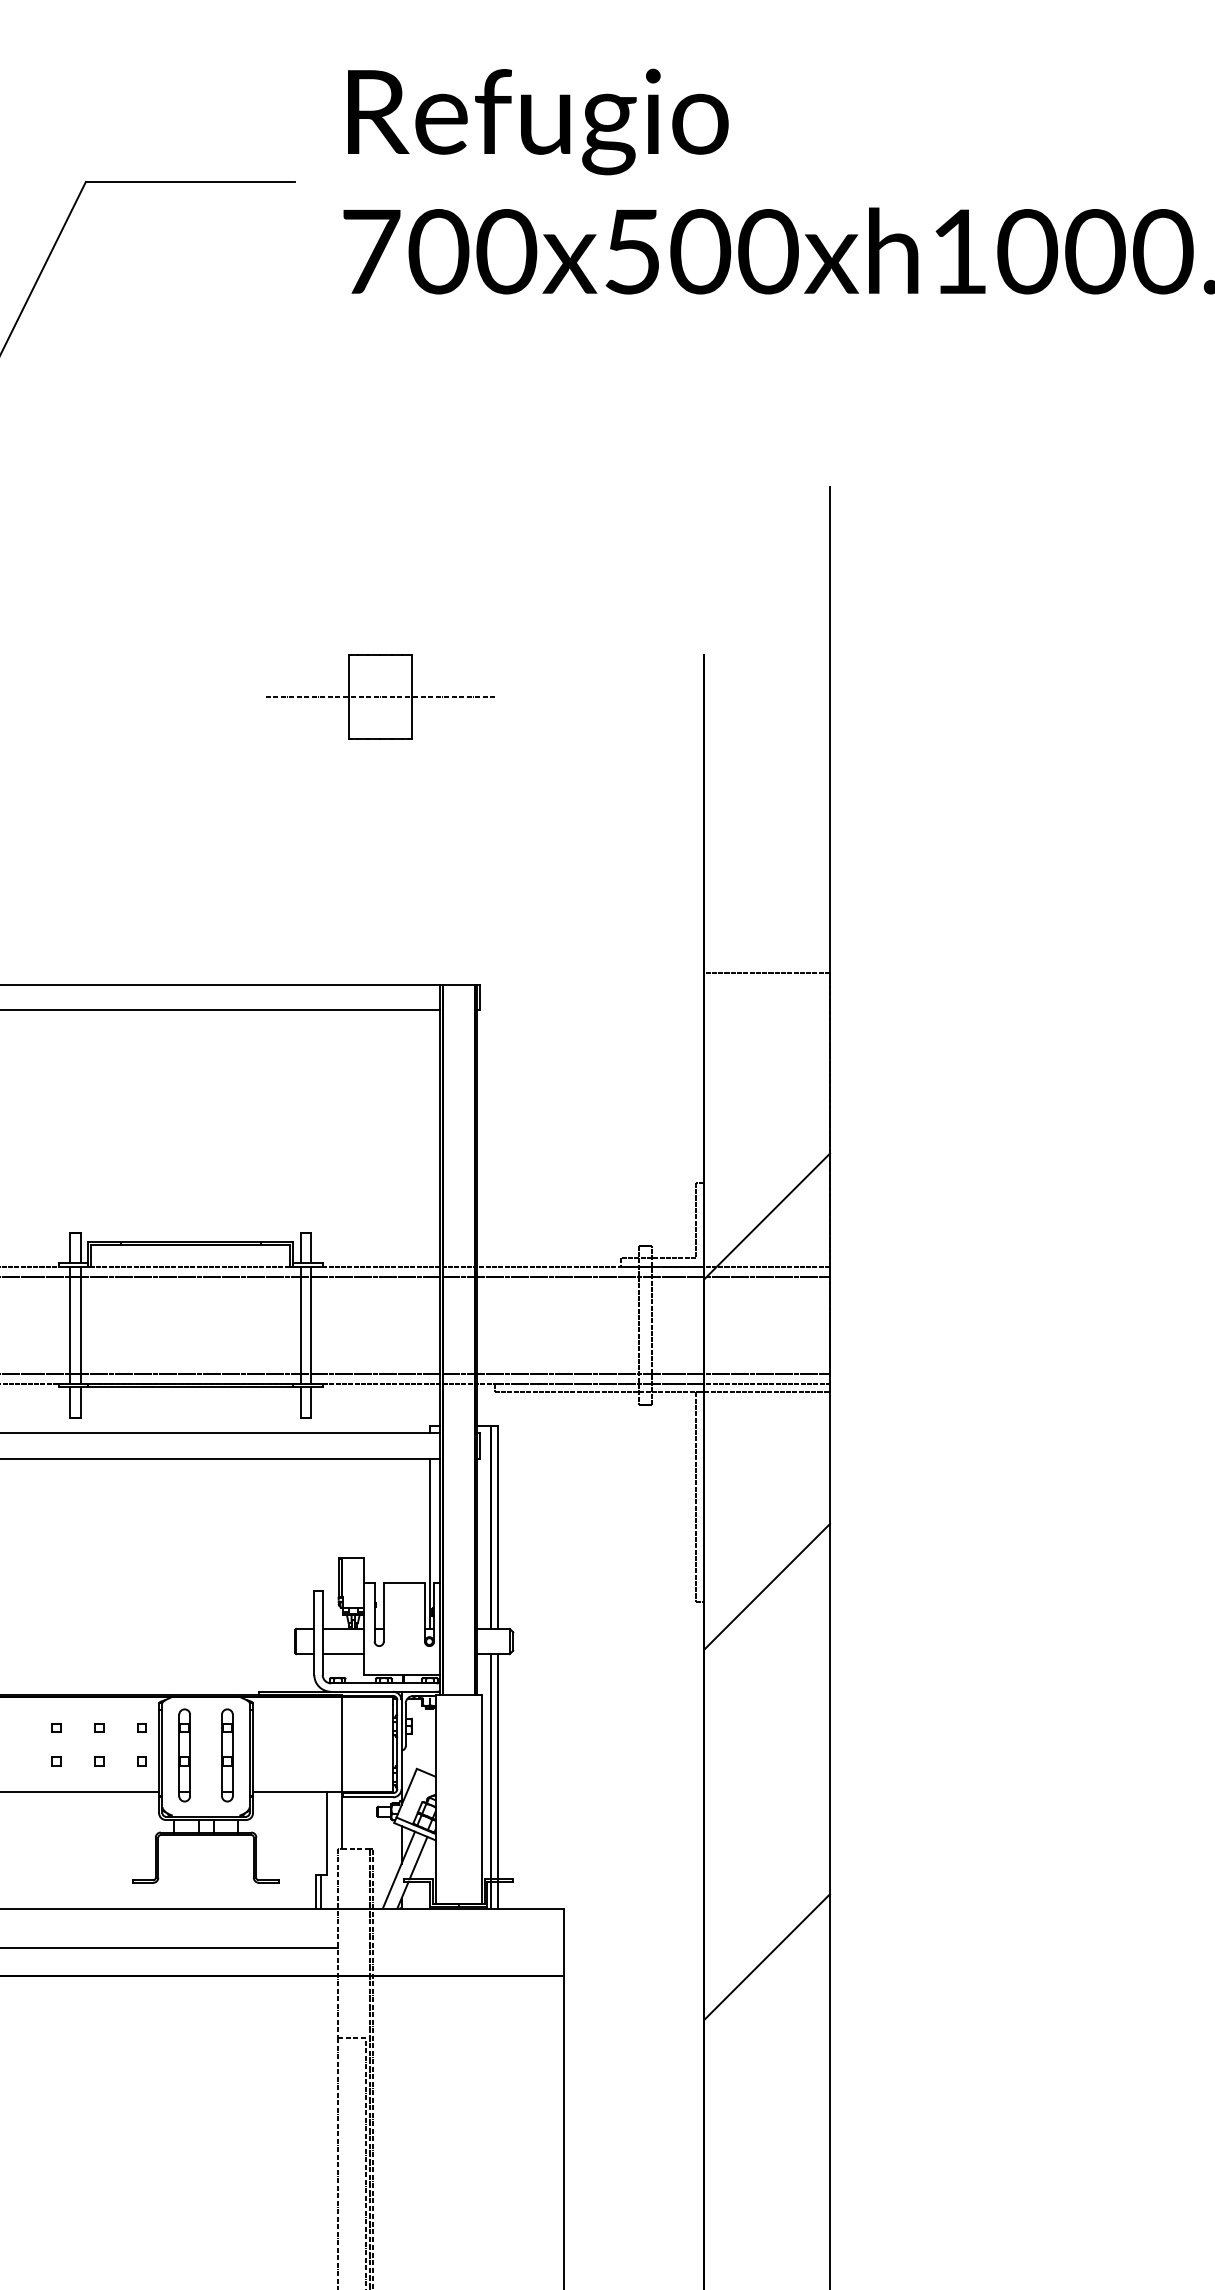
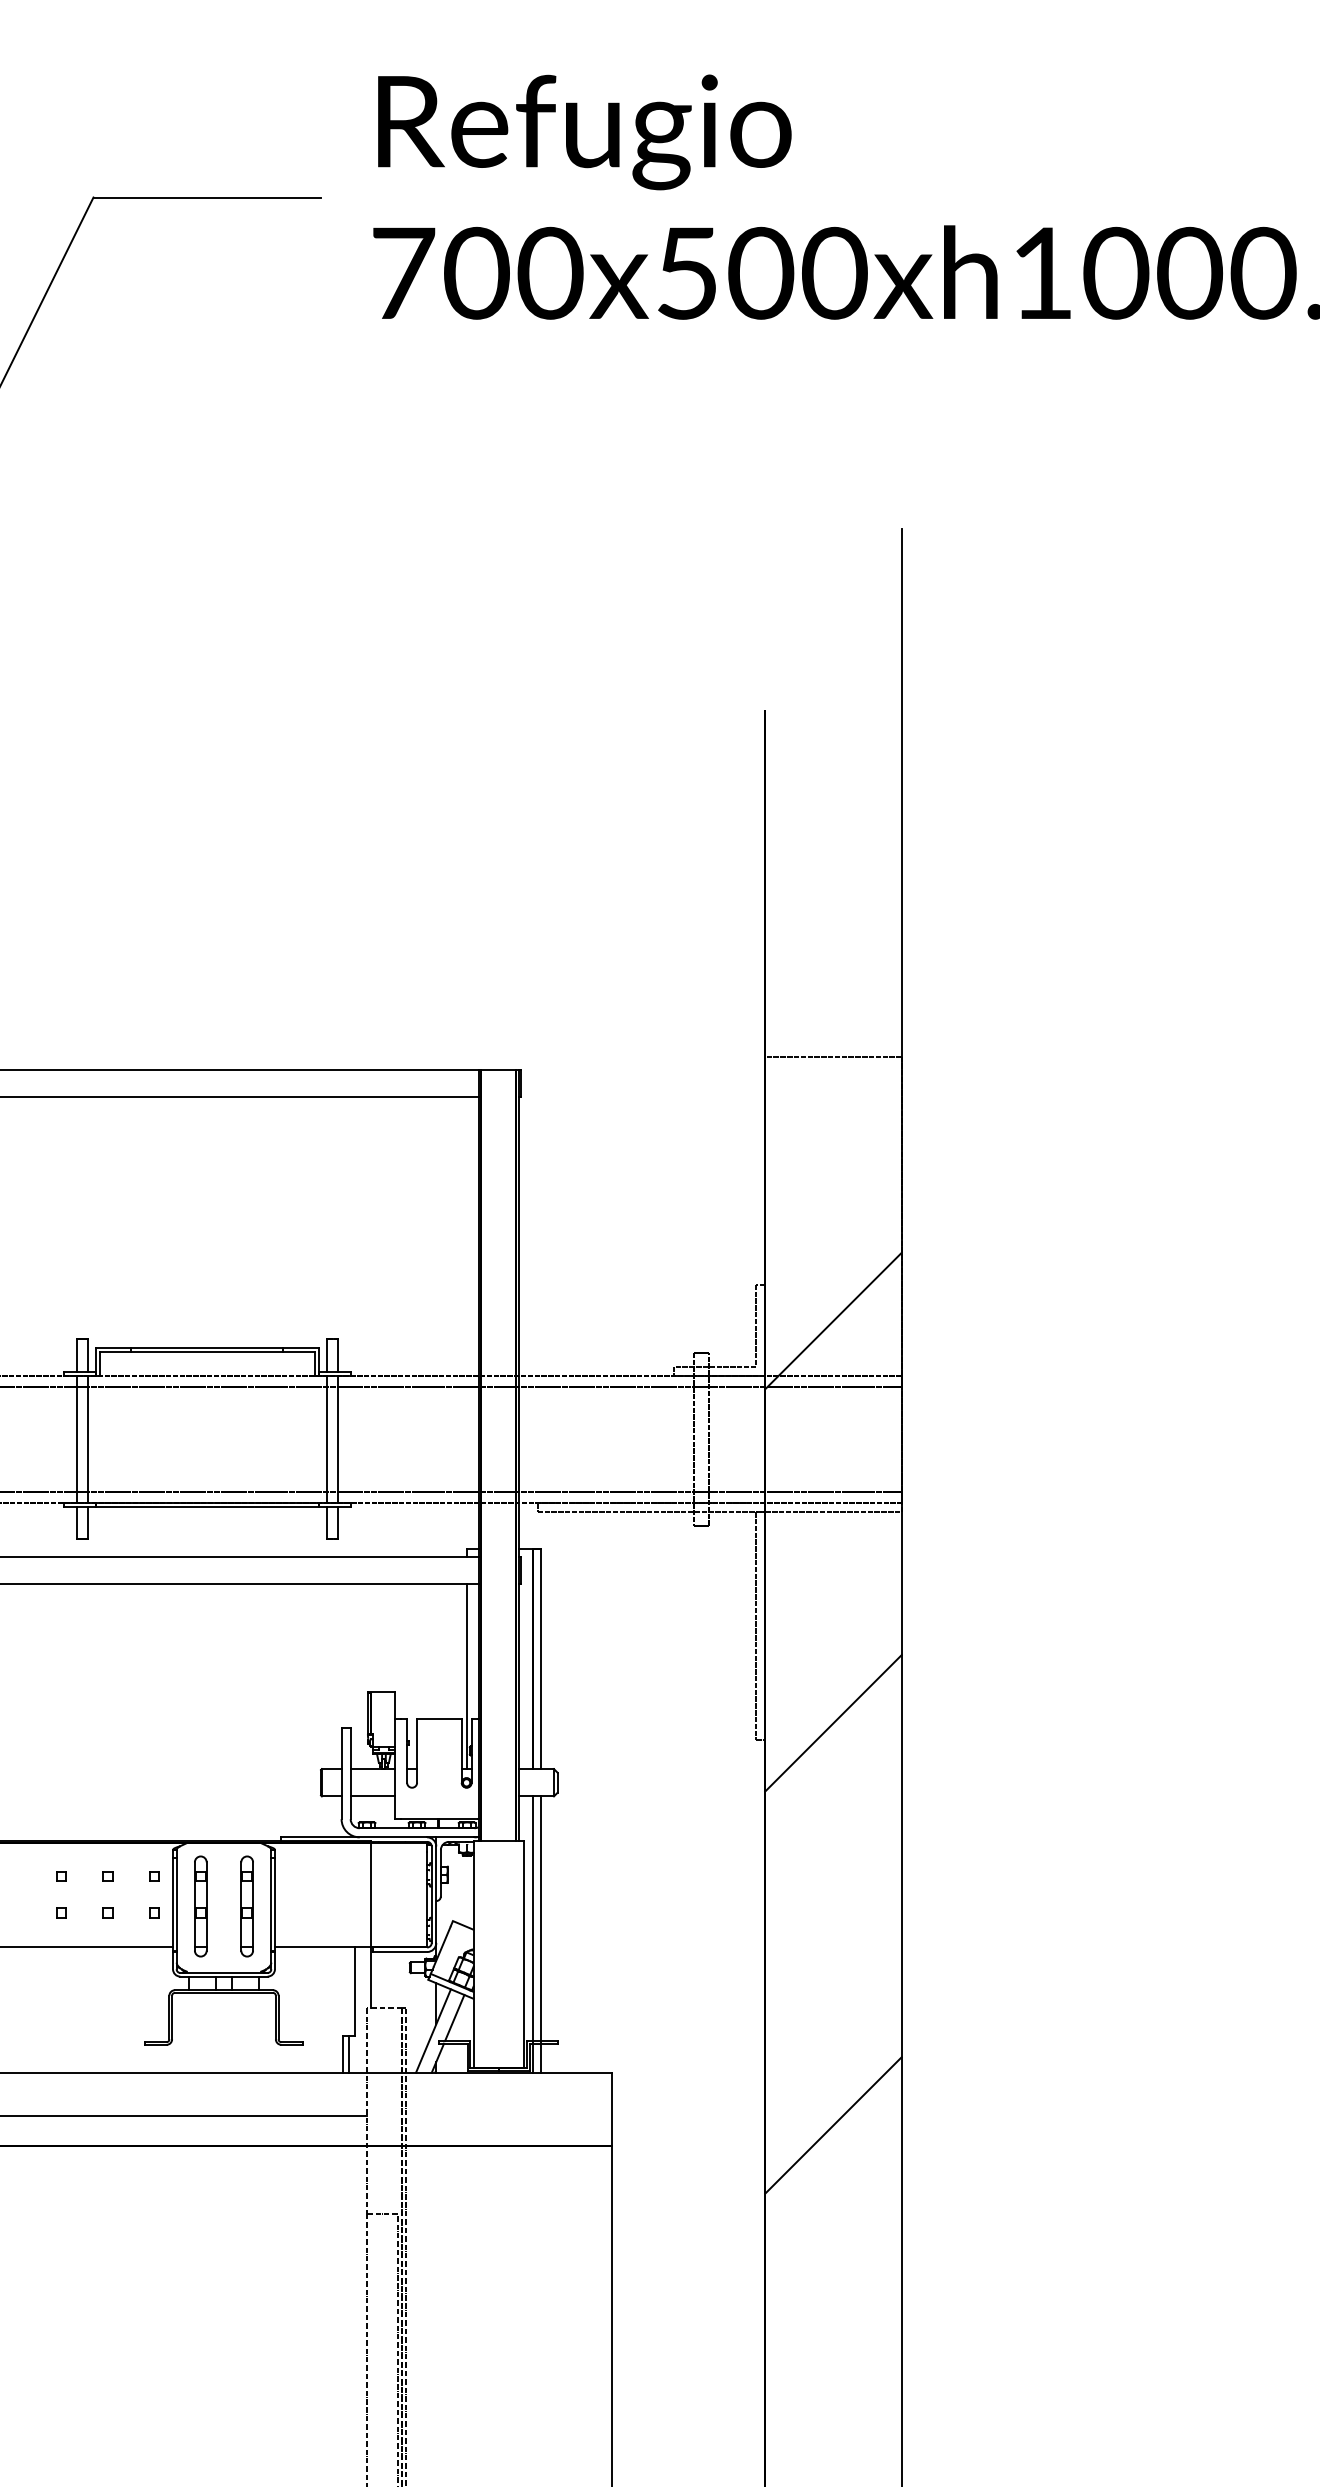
part: (380, 696) -> (413, 756), removed

